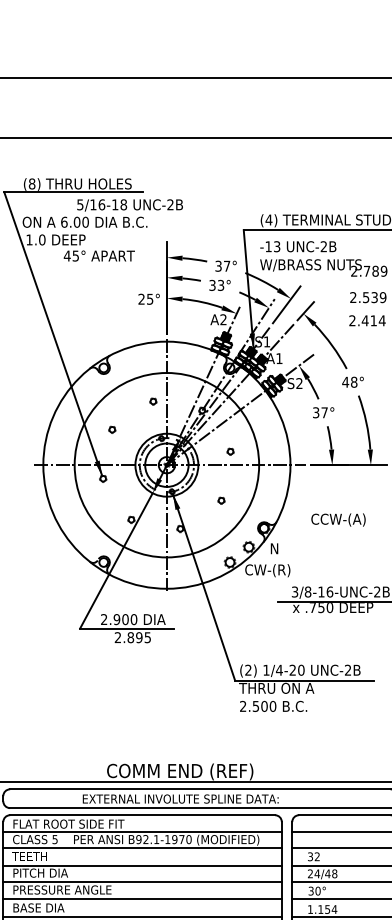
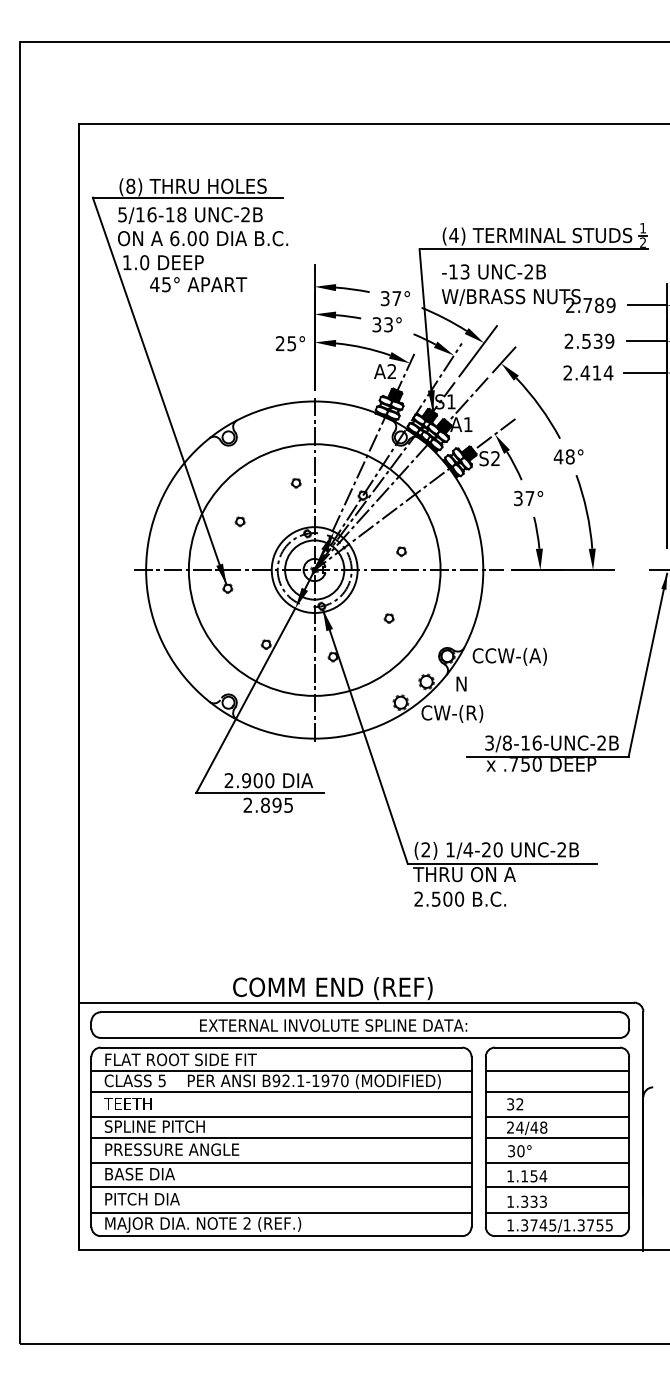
text: (130, 205) -> (190, 215), moved
text: (99, 255) -> (198, 284), moved
text: (338, 519) -> (509, 656), moved
text: (49, 873) -> (154, 1126), PITCH DIA -> SPLINE PITCH

